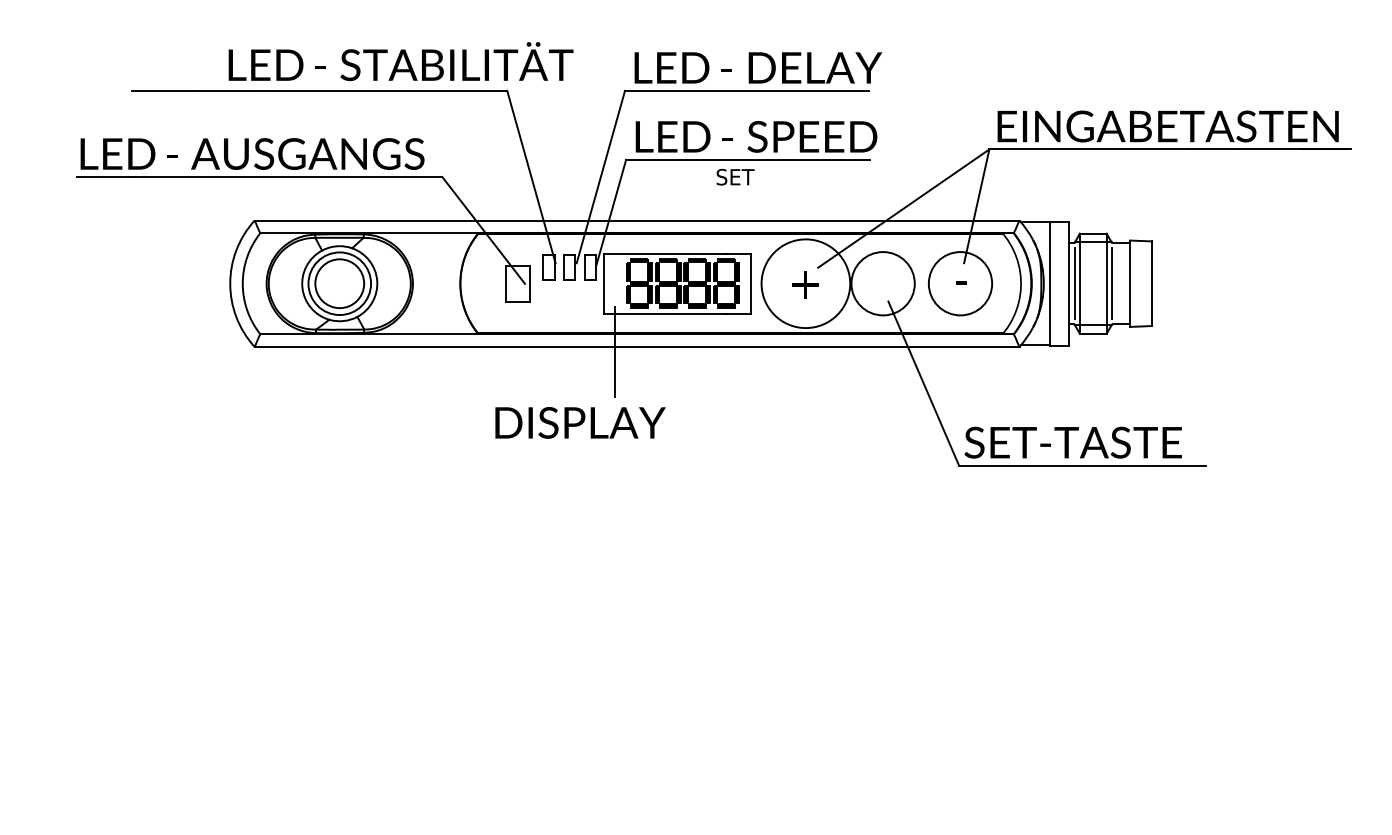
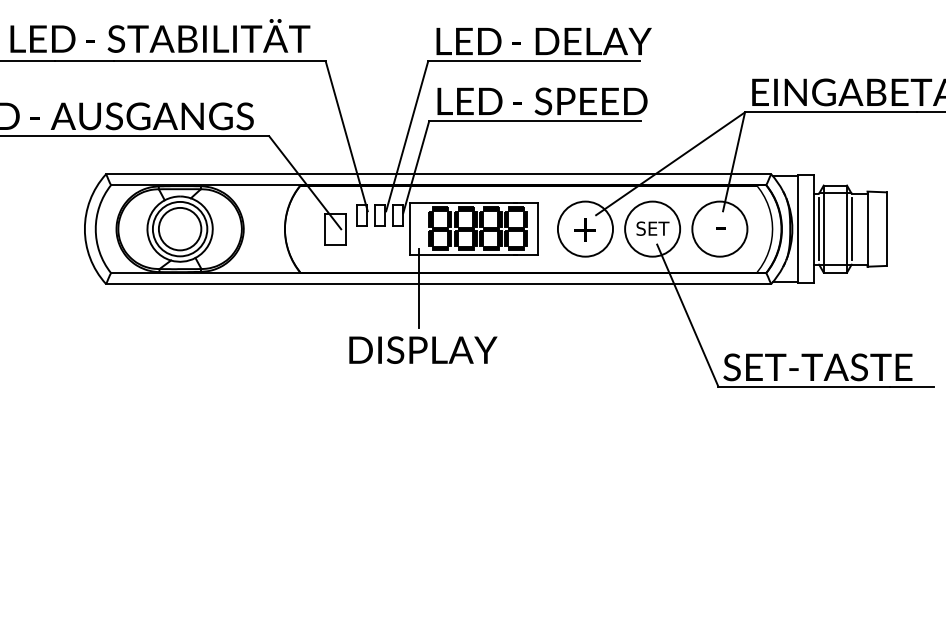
text: (400, 61) -> (159, 35), moved
text: (735, 177) -> (652, 228), moved
circle: (805, 283) -> (585, 228), size x0.71
text: (580, 422) -> (423, 349), moved

